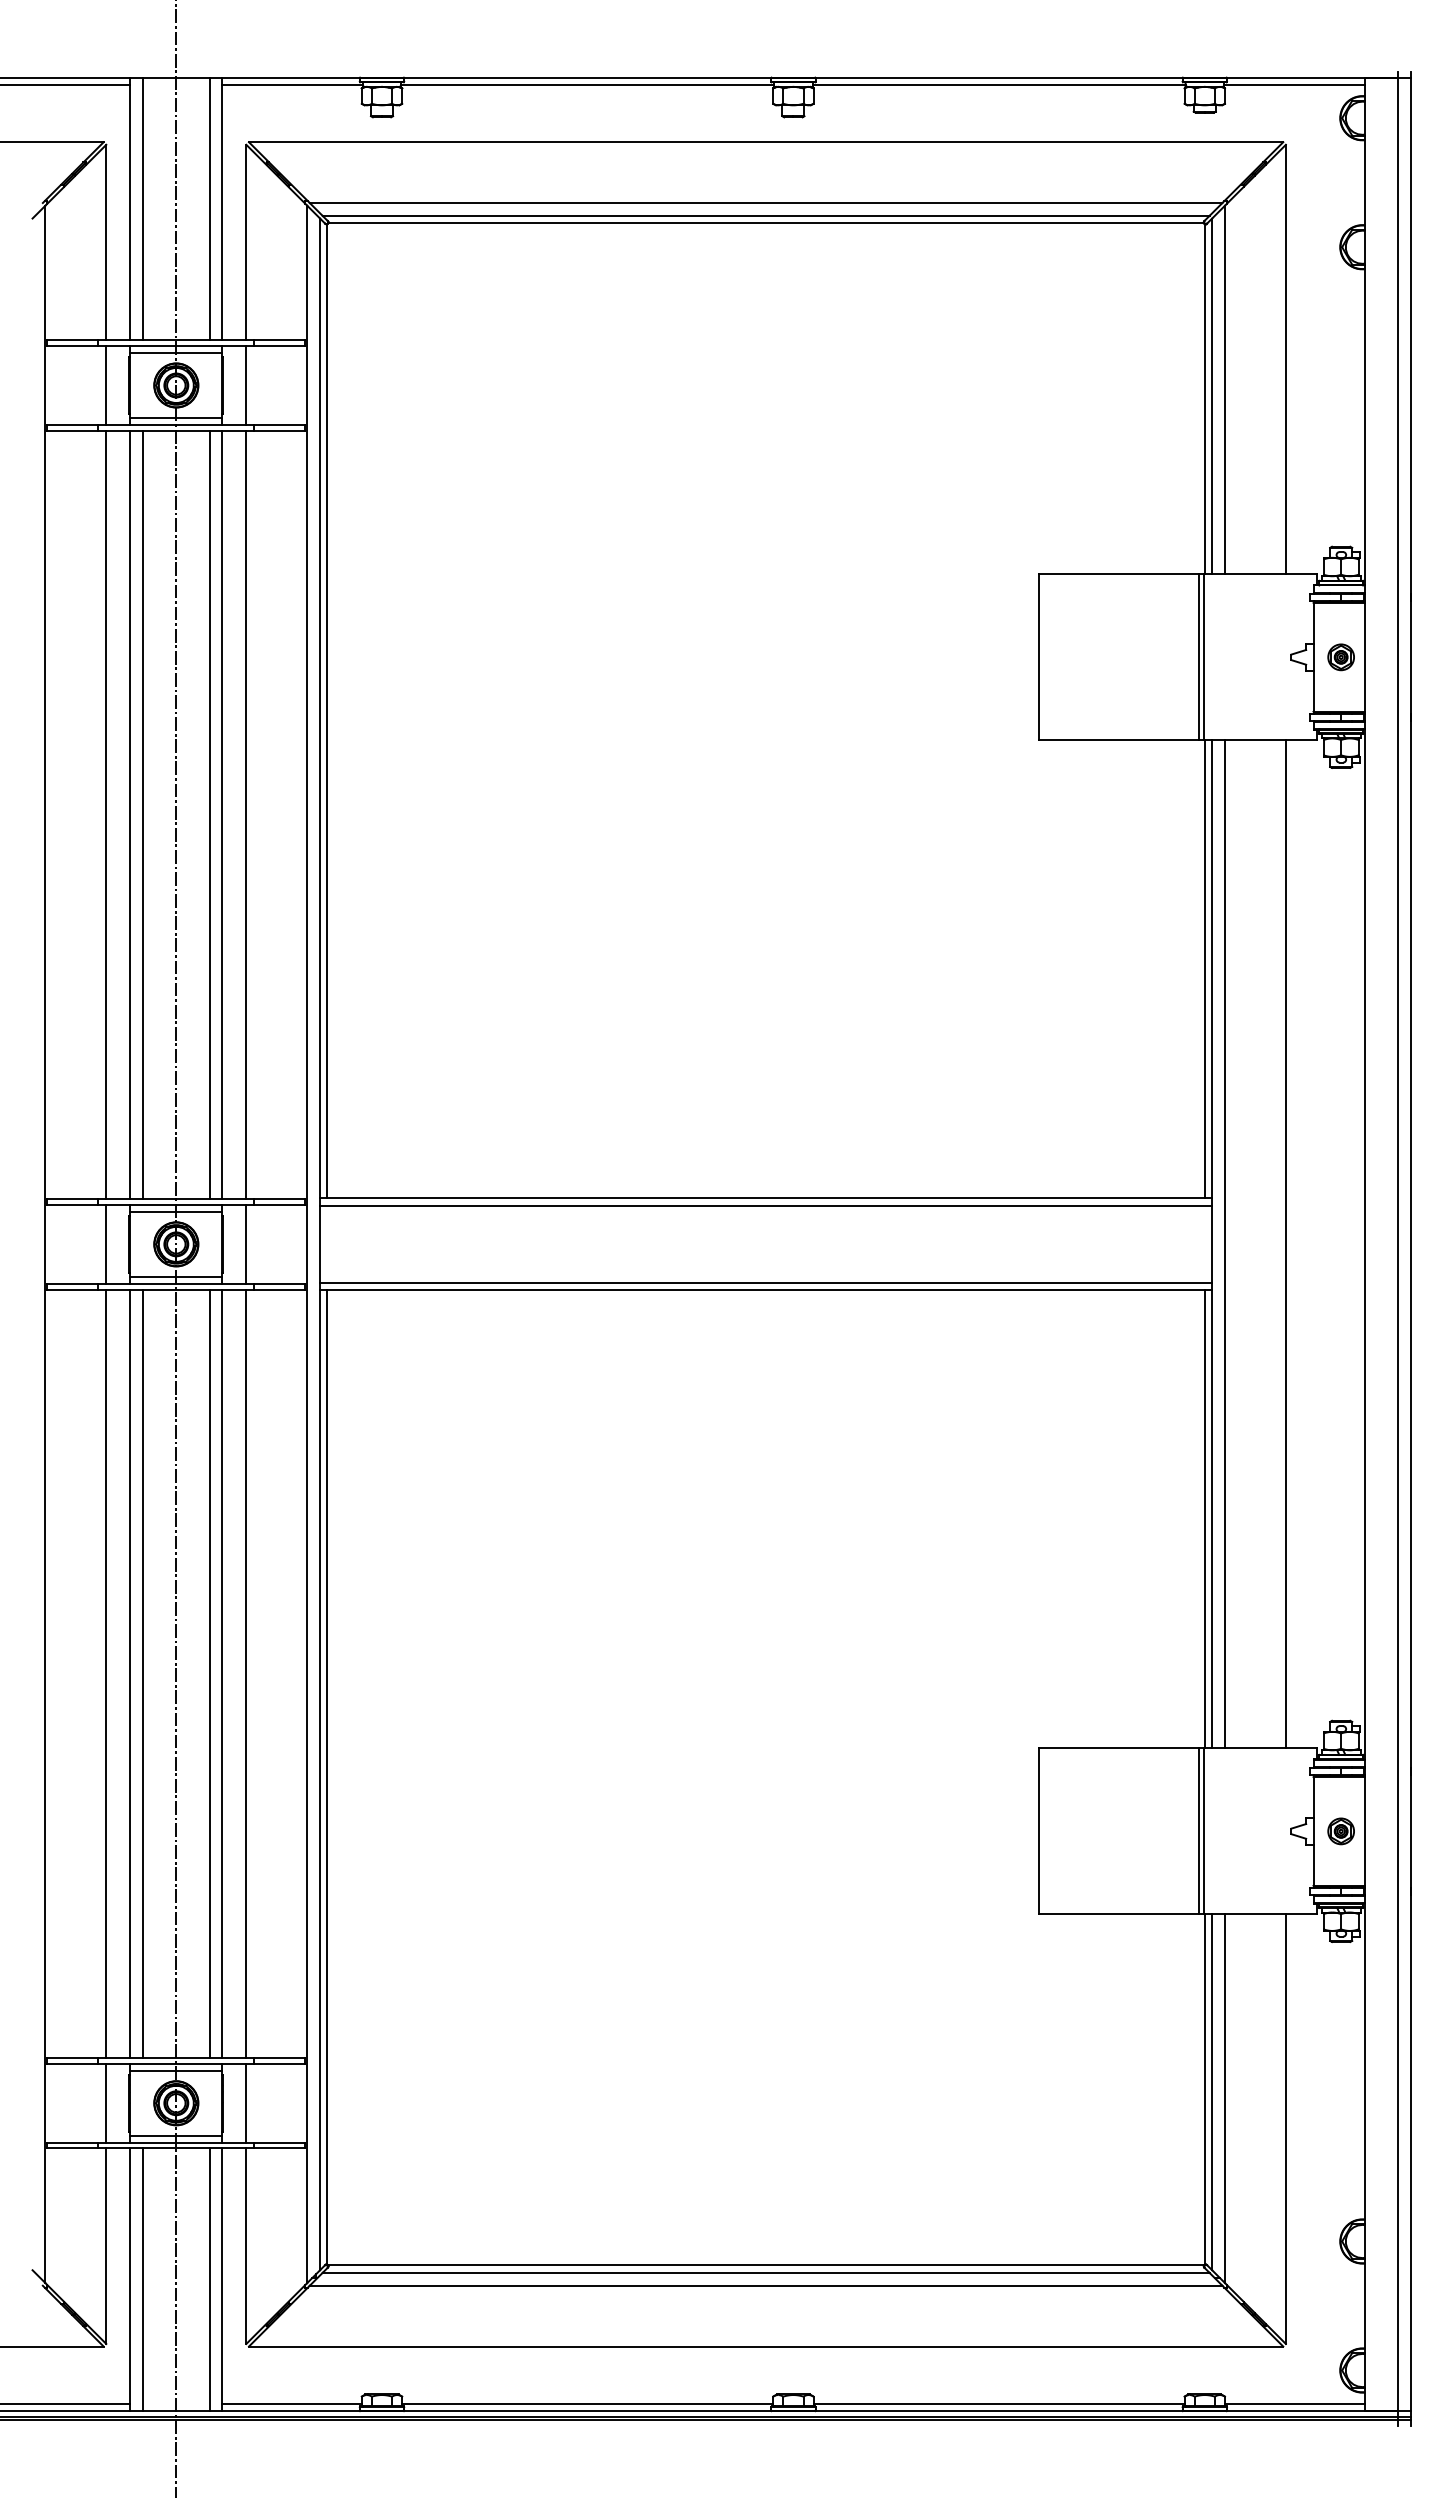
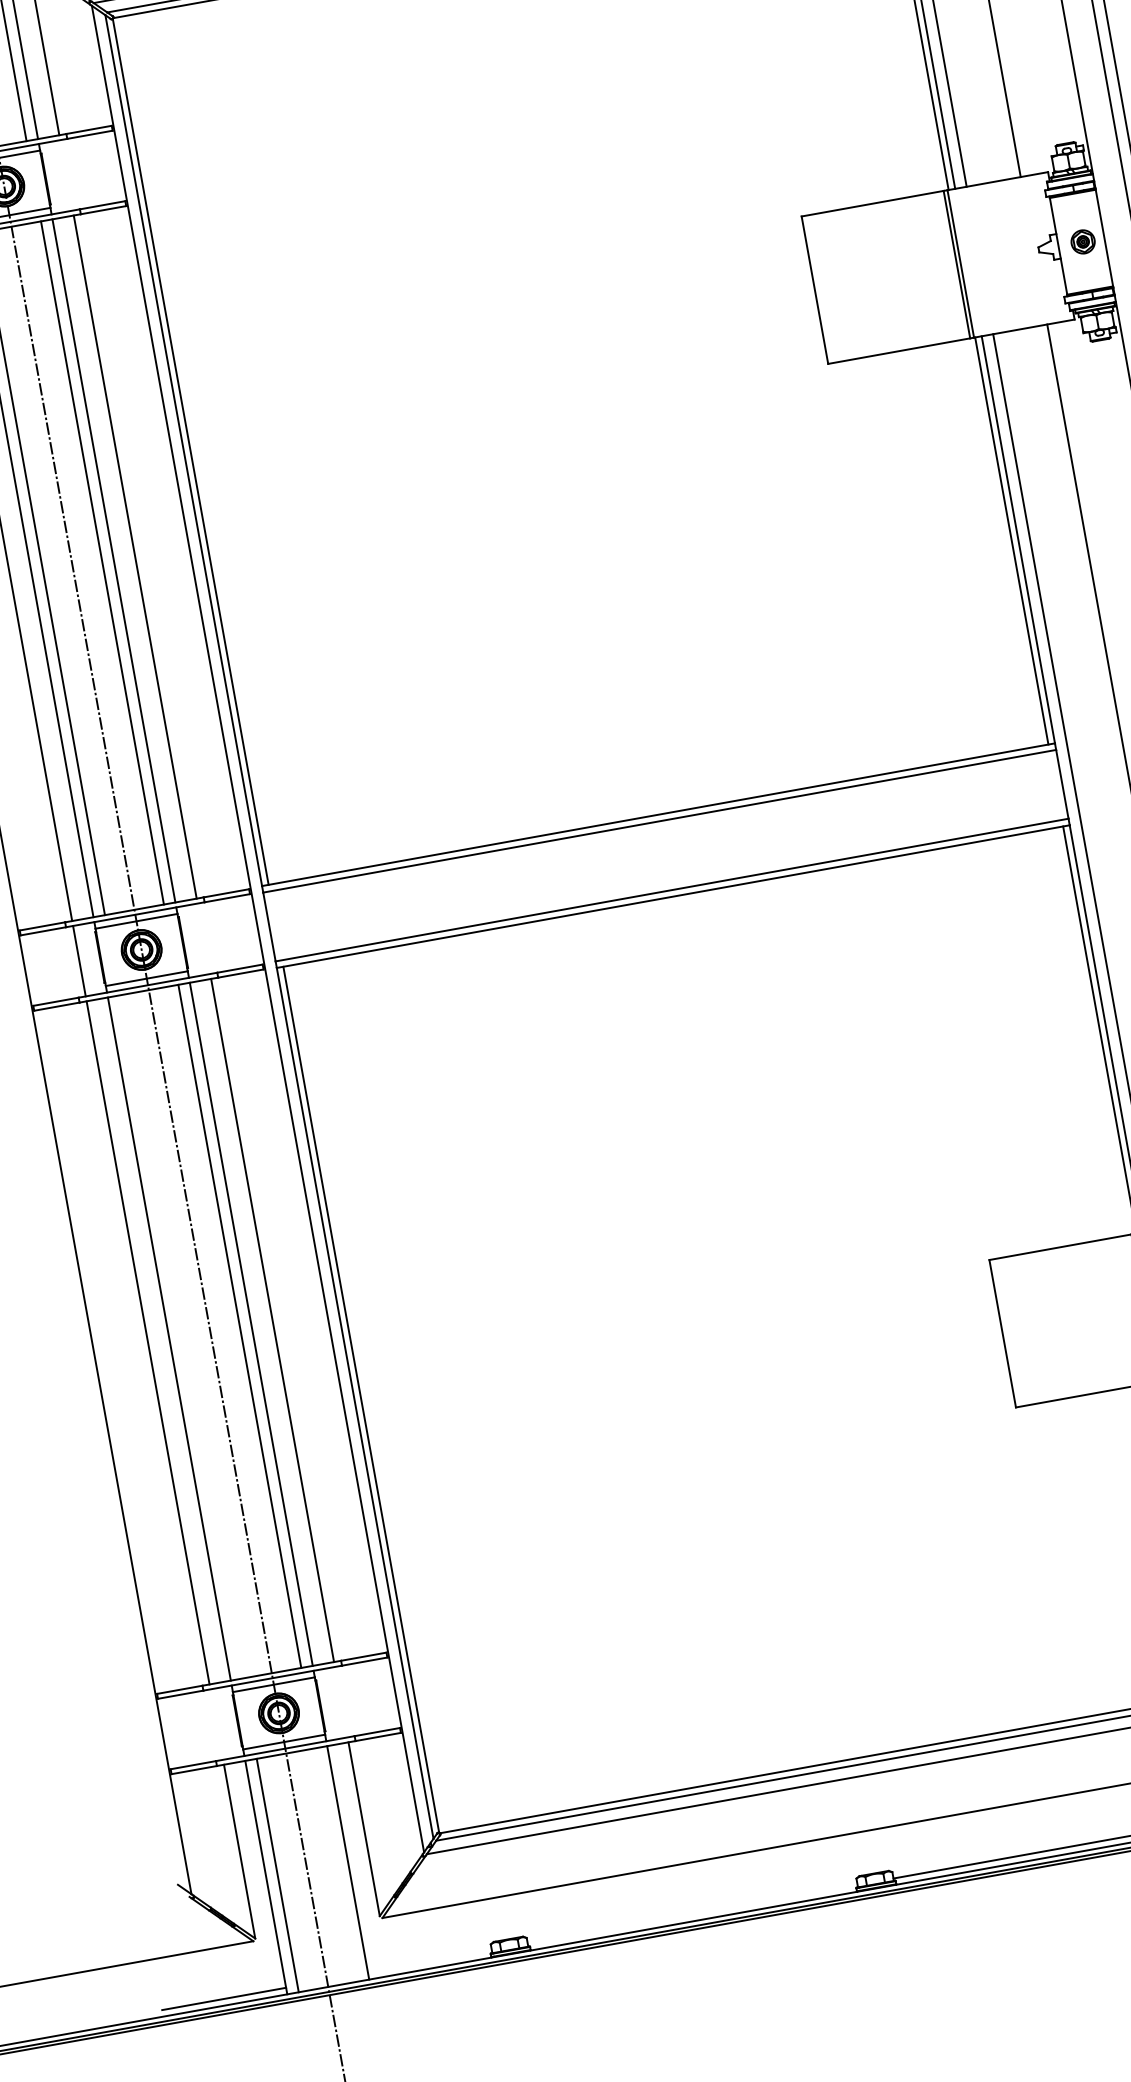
line: (246, 385) -> (66, 175), removed
line: (246, 1244) -> (204, 938), removed
line: (143, 1673) -> (181, 1336), removed
line: (106, 2102) -> (216, 1723), removed
line: (246, 2102) -> (341, 1701), removed
line: (209, 2279) -> (336, 1864), removed
line: (291, 2403) -> (429, 1961), removed
line: (587, 2403) -> (692, 1914), removed

